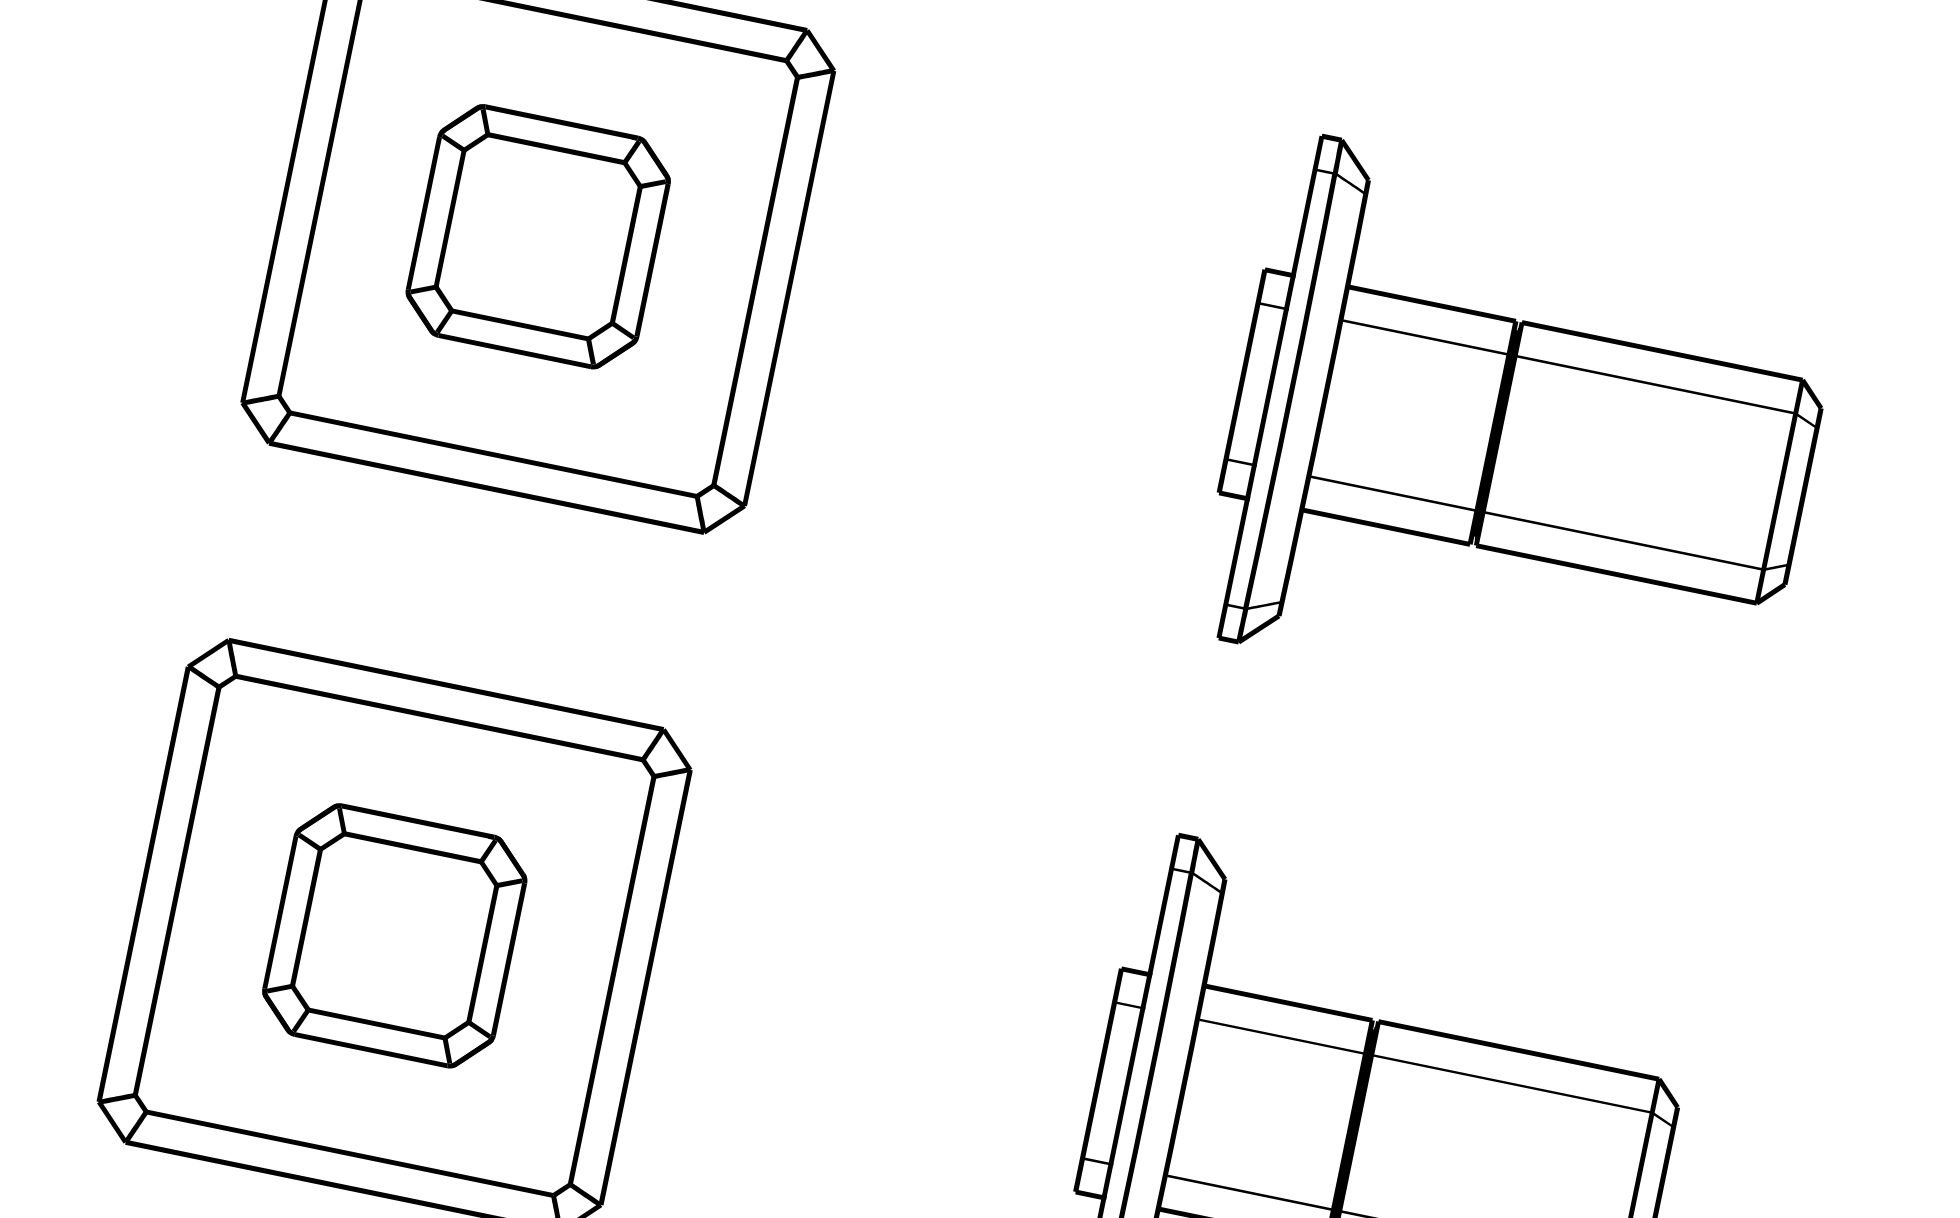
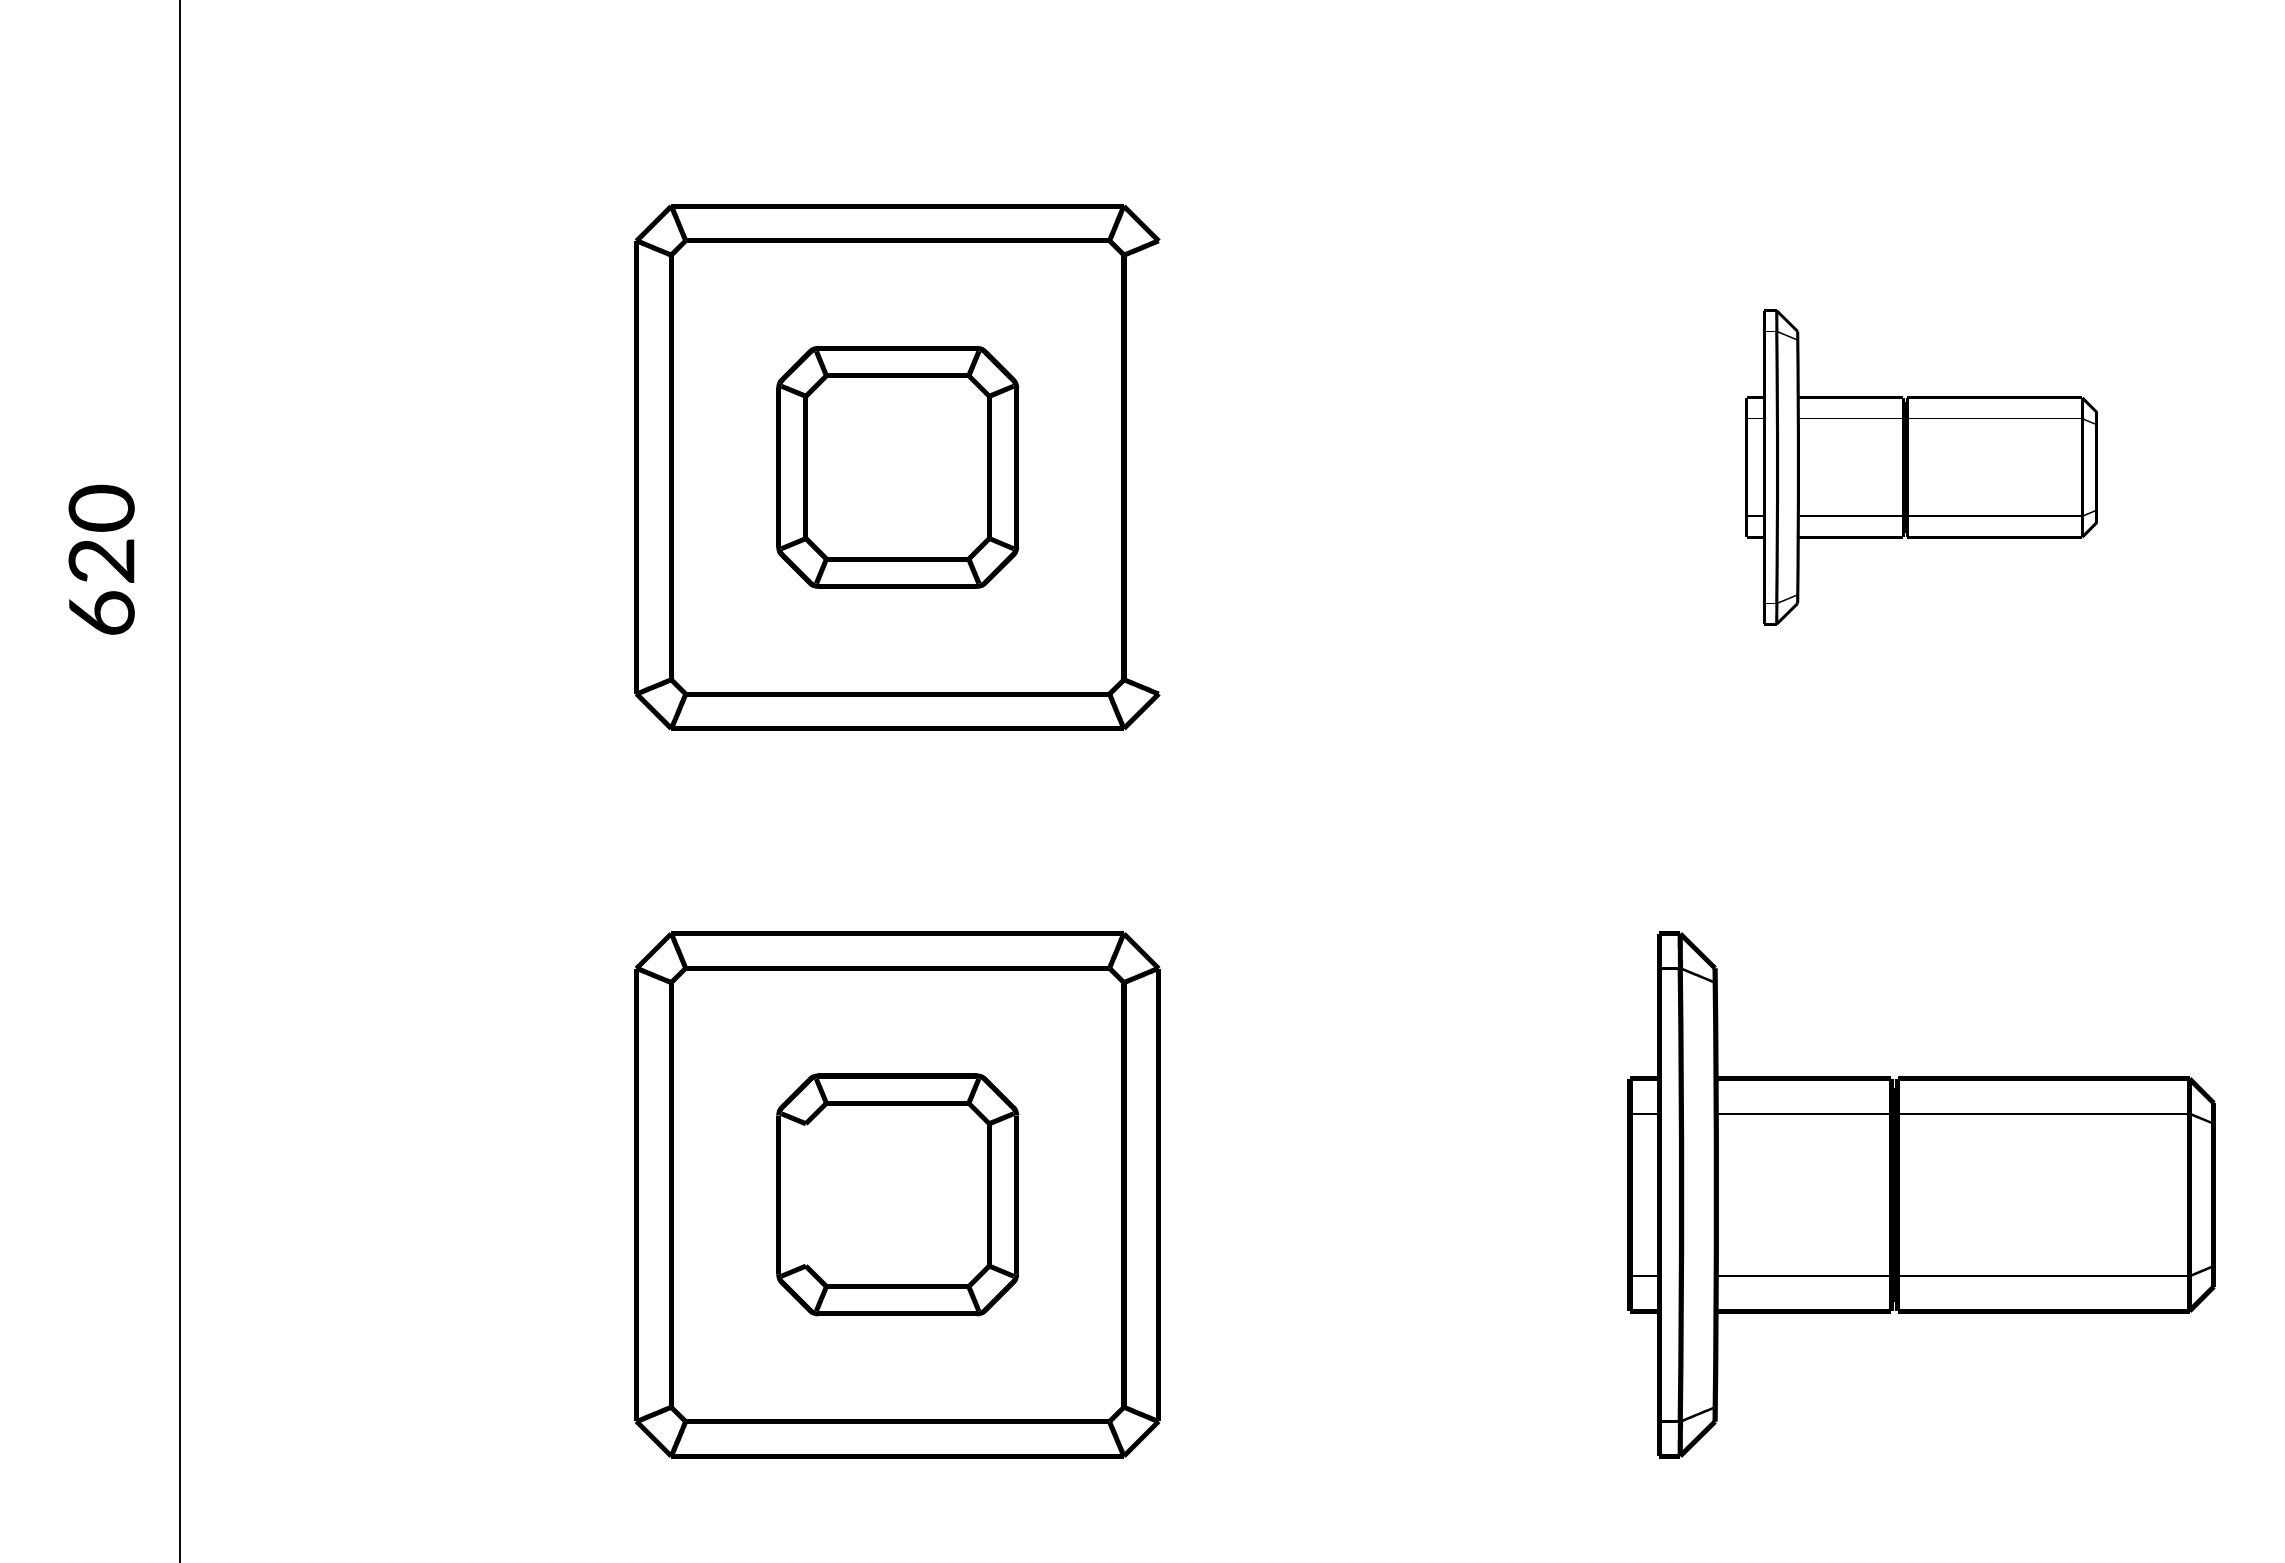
fill: (788, 288) -> (1158, 467), removed
part: (1522, 438) -> (1921, 467), size x0.6
fill: (306, 917) -> (805, 1194), removed

